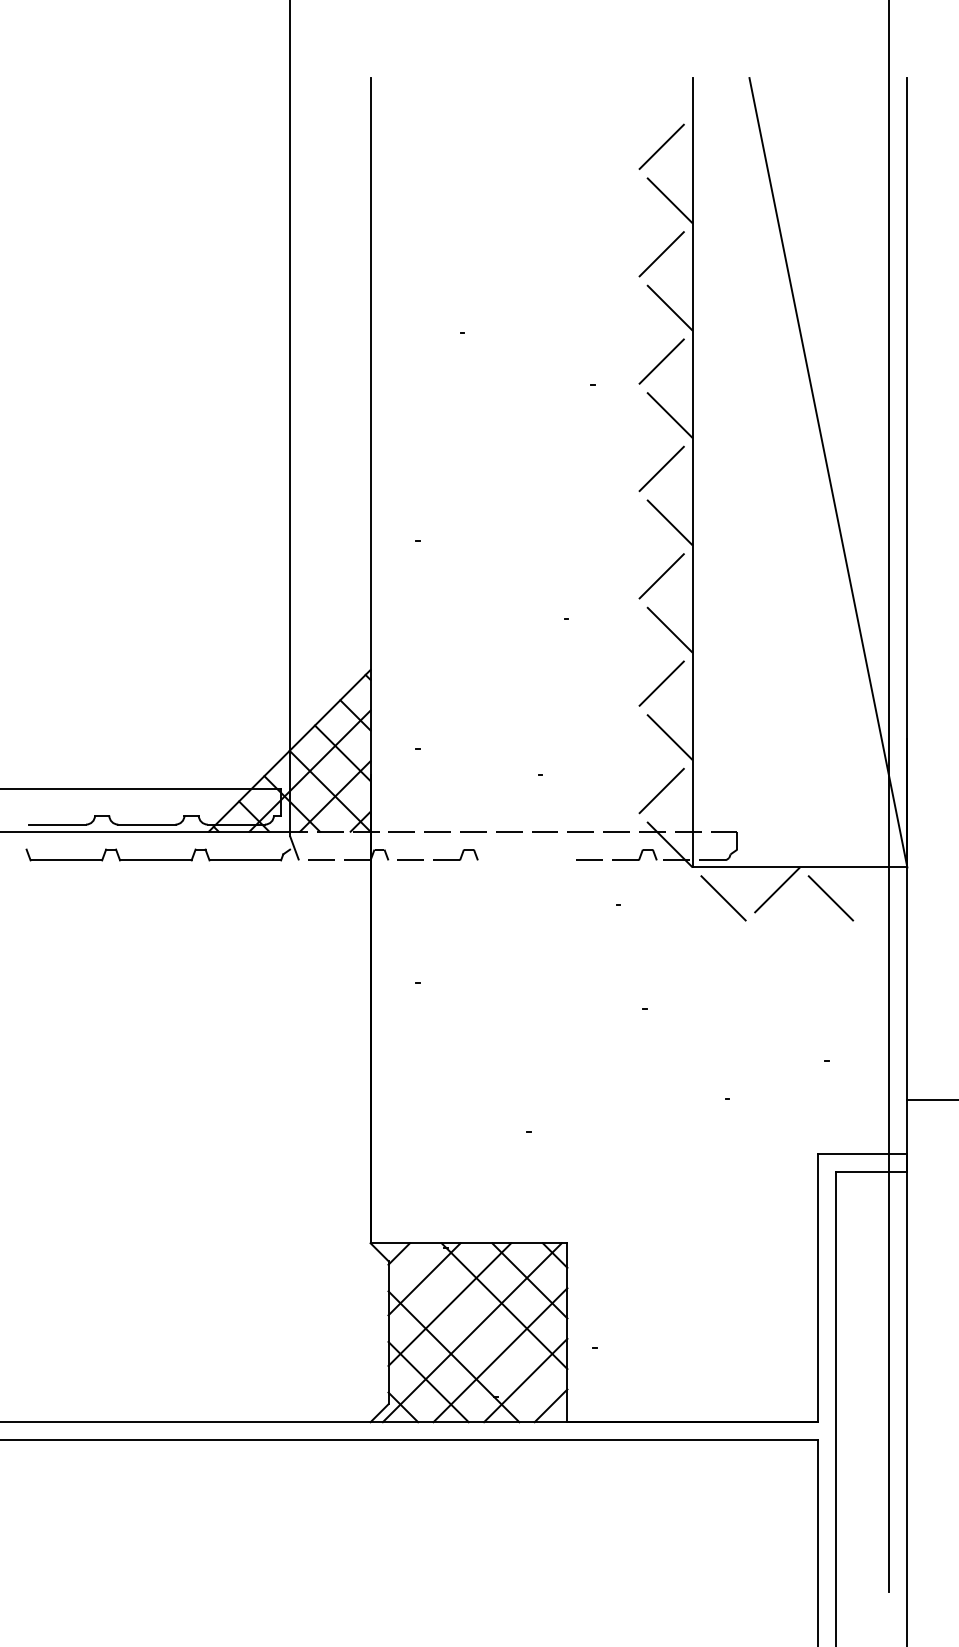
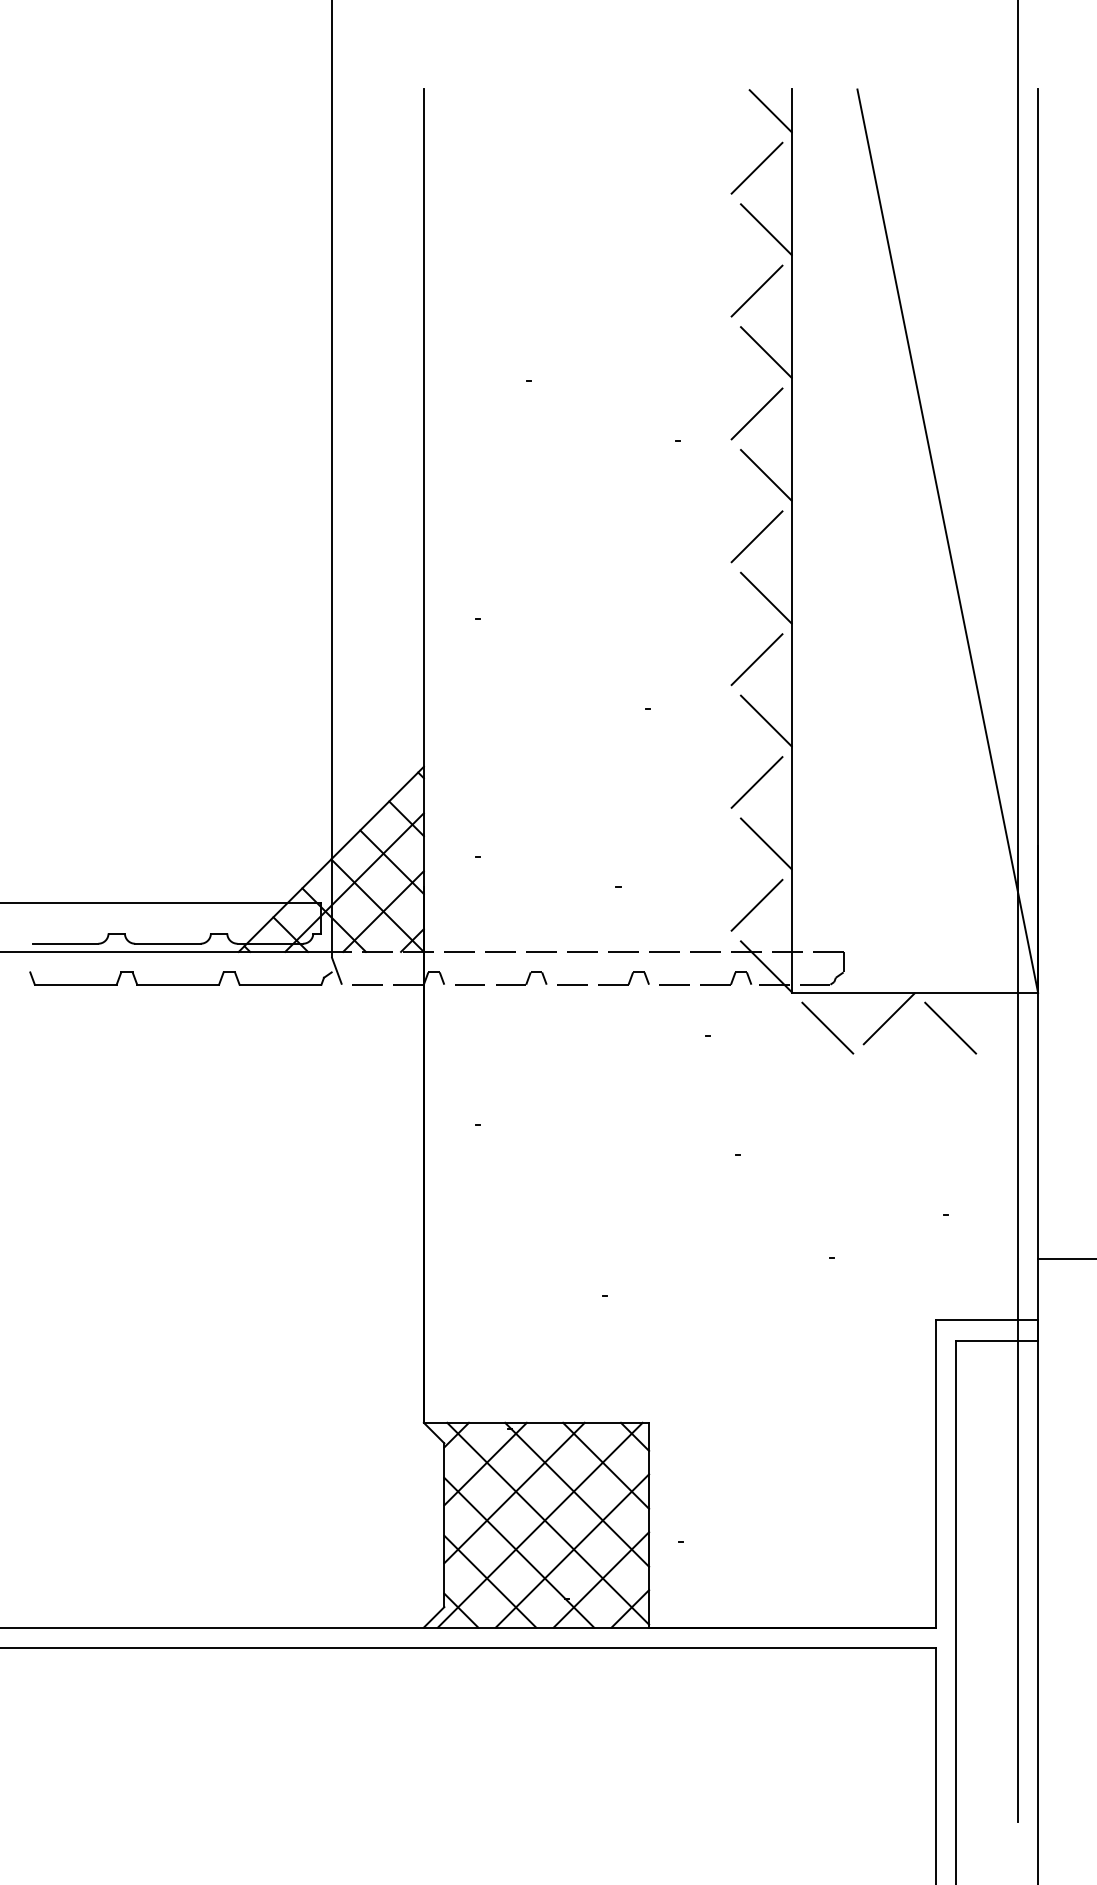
line: (673, 96) -> (770, 110), added
part: (527, 854) -> (603, 978), added
line: (479, 1331) -> (548, 1523), added

